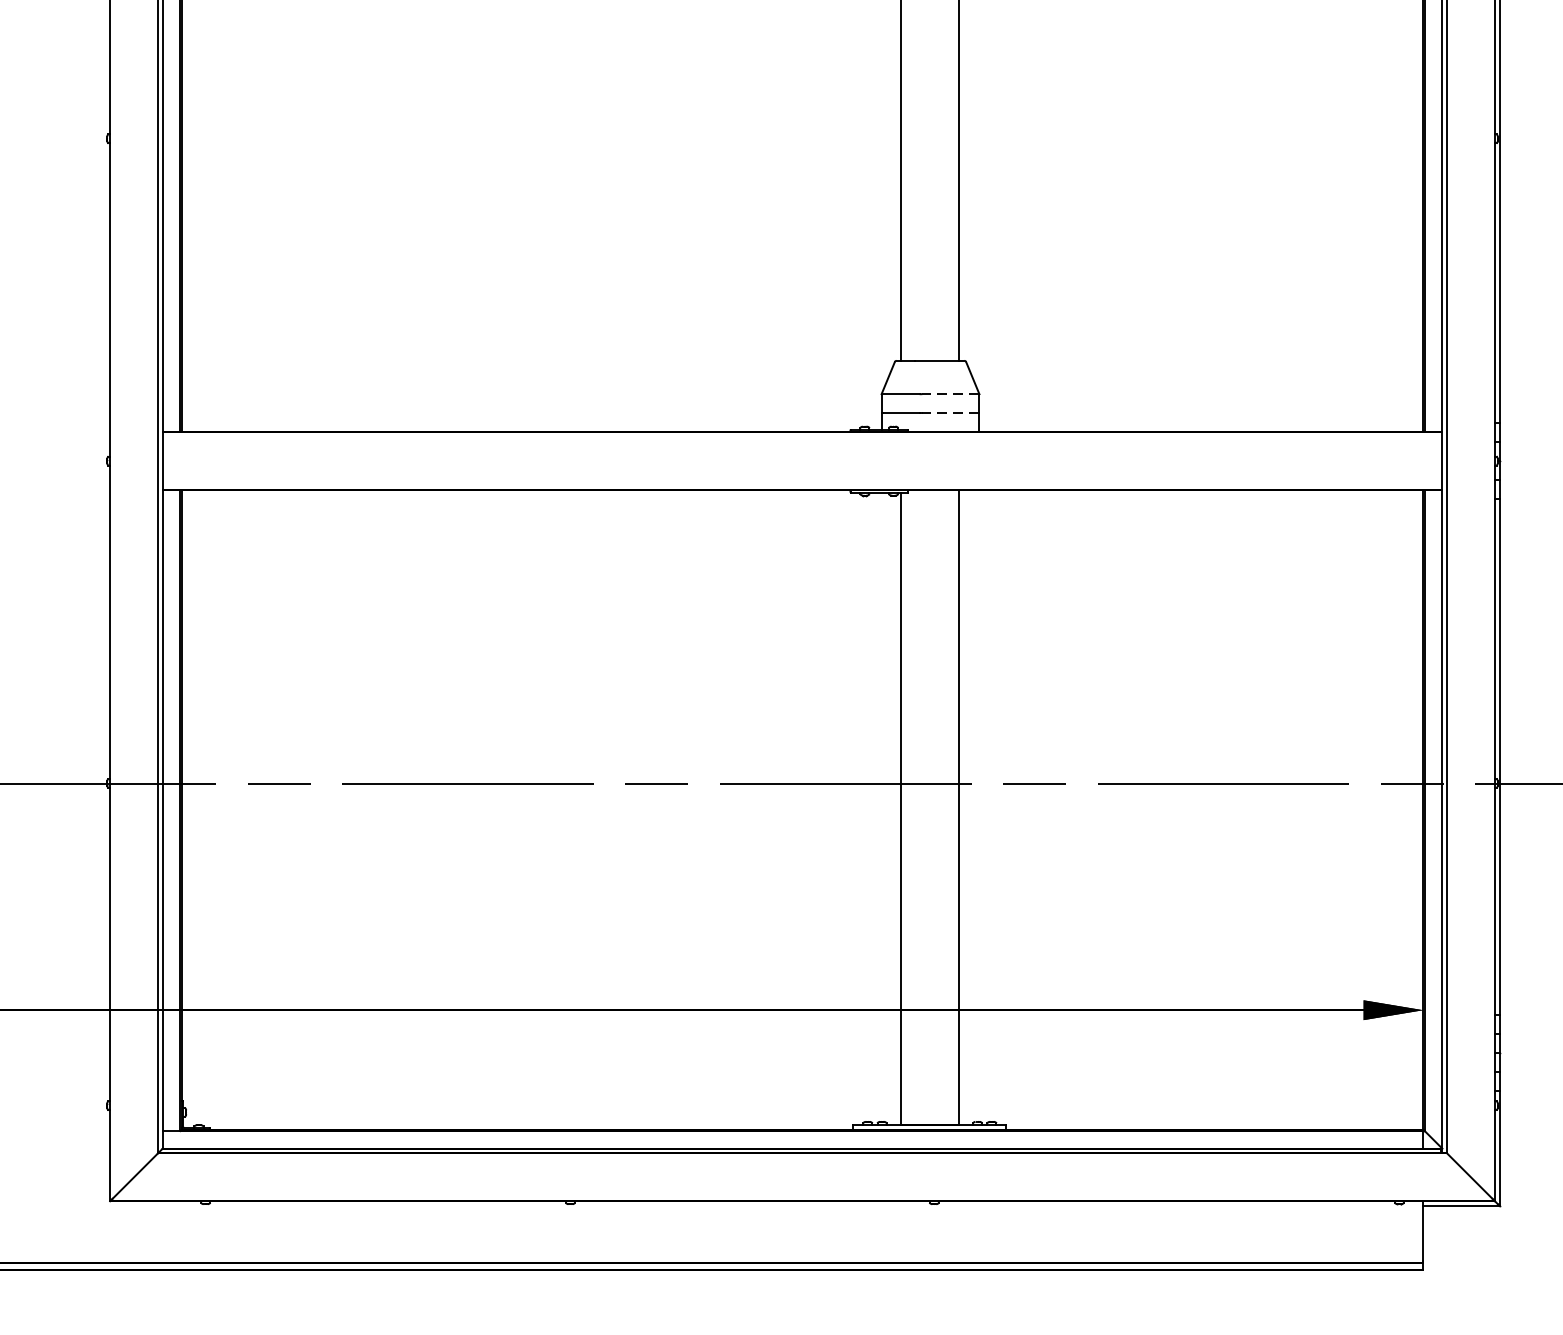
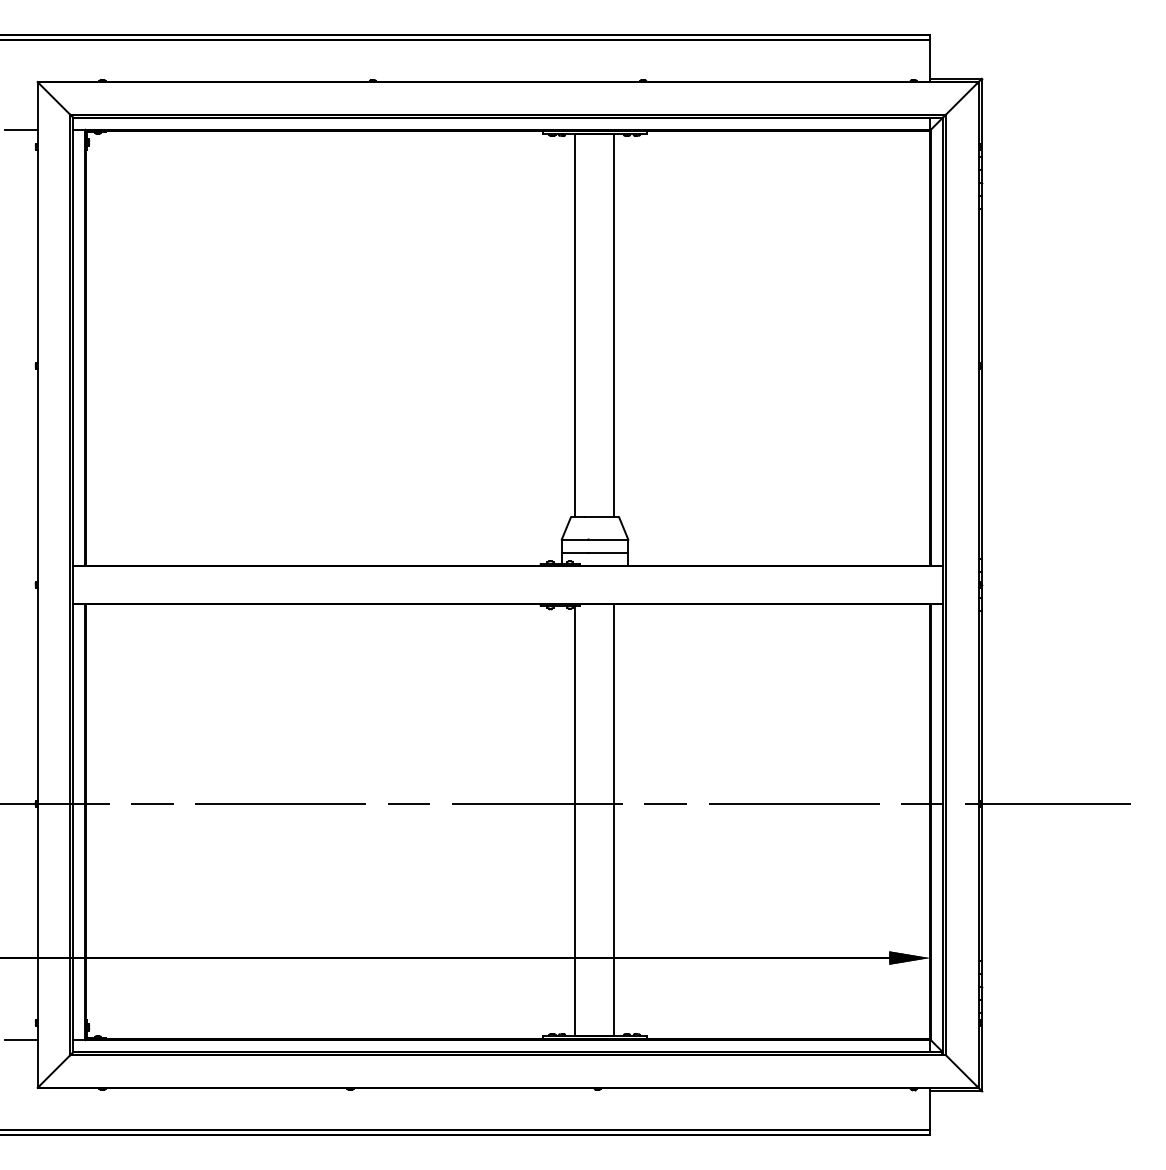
line: (950, 394) -> (608, 539), dashed -> solid
line: (950, 413) -> (608, 552), dashed -> solid
line: (86, 1131) -> (21, 1040), added

